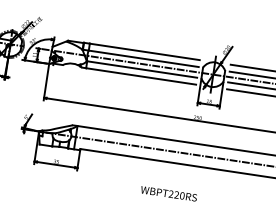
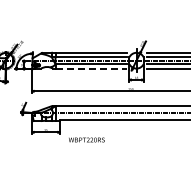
line: (141, 76) -> (91, 68), solid -> dashed
text: (168, 193) -> (86, 139), moved

